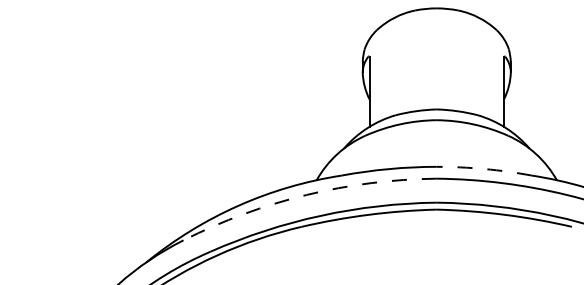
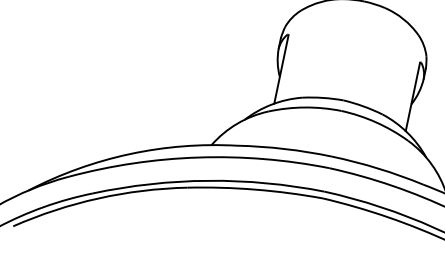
arc: (484, 169) -> (378, 168), dashed -> solid
arc: (306, 194) -> (198, 157), dashed -> solid

